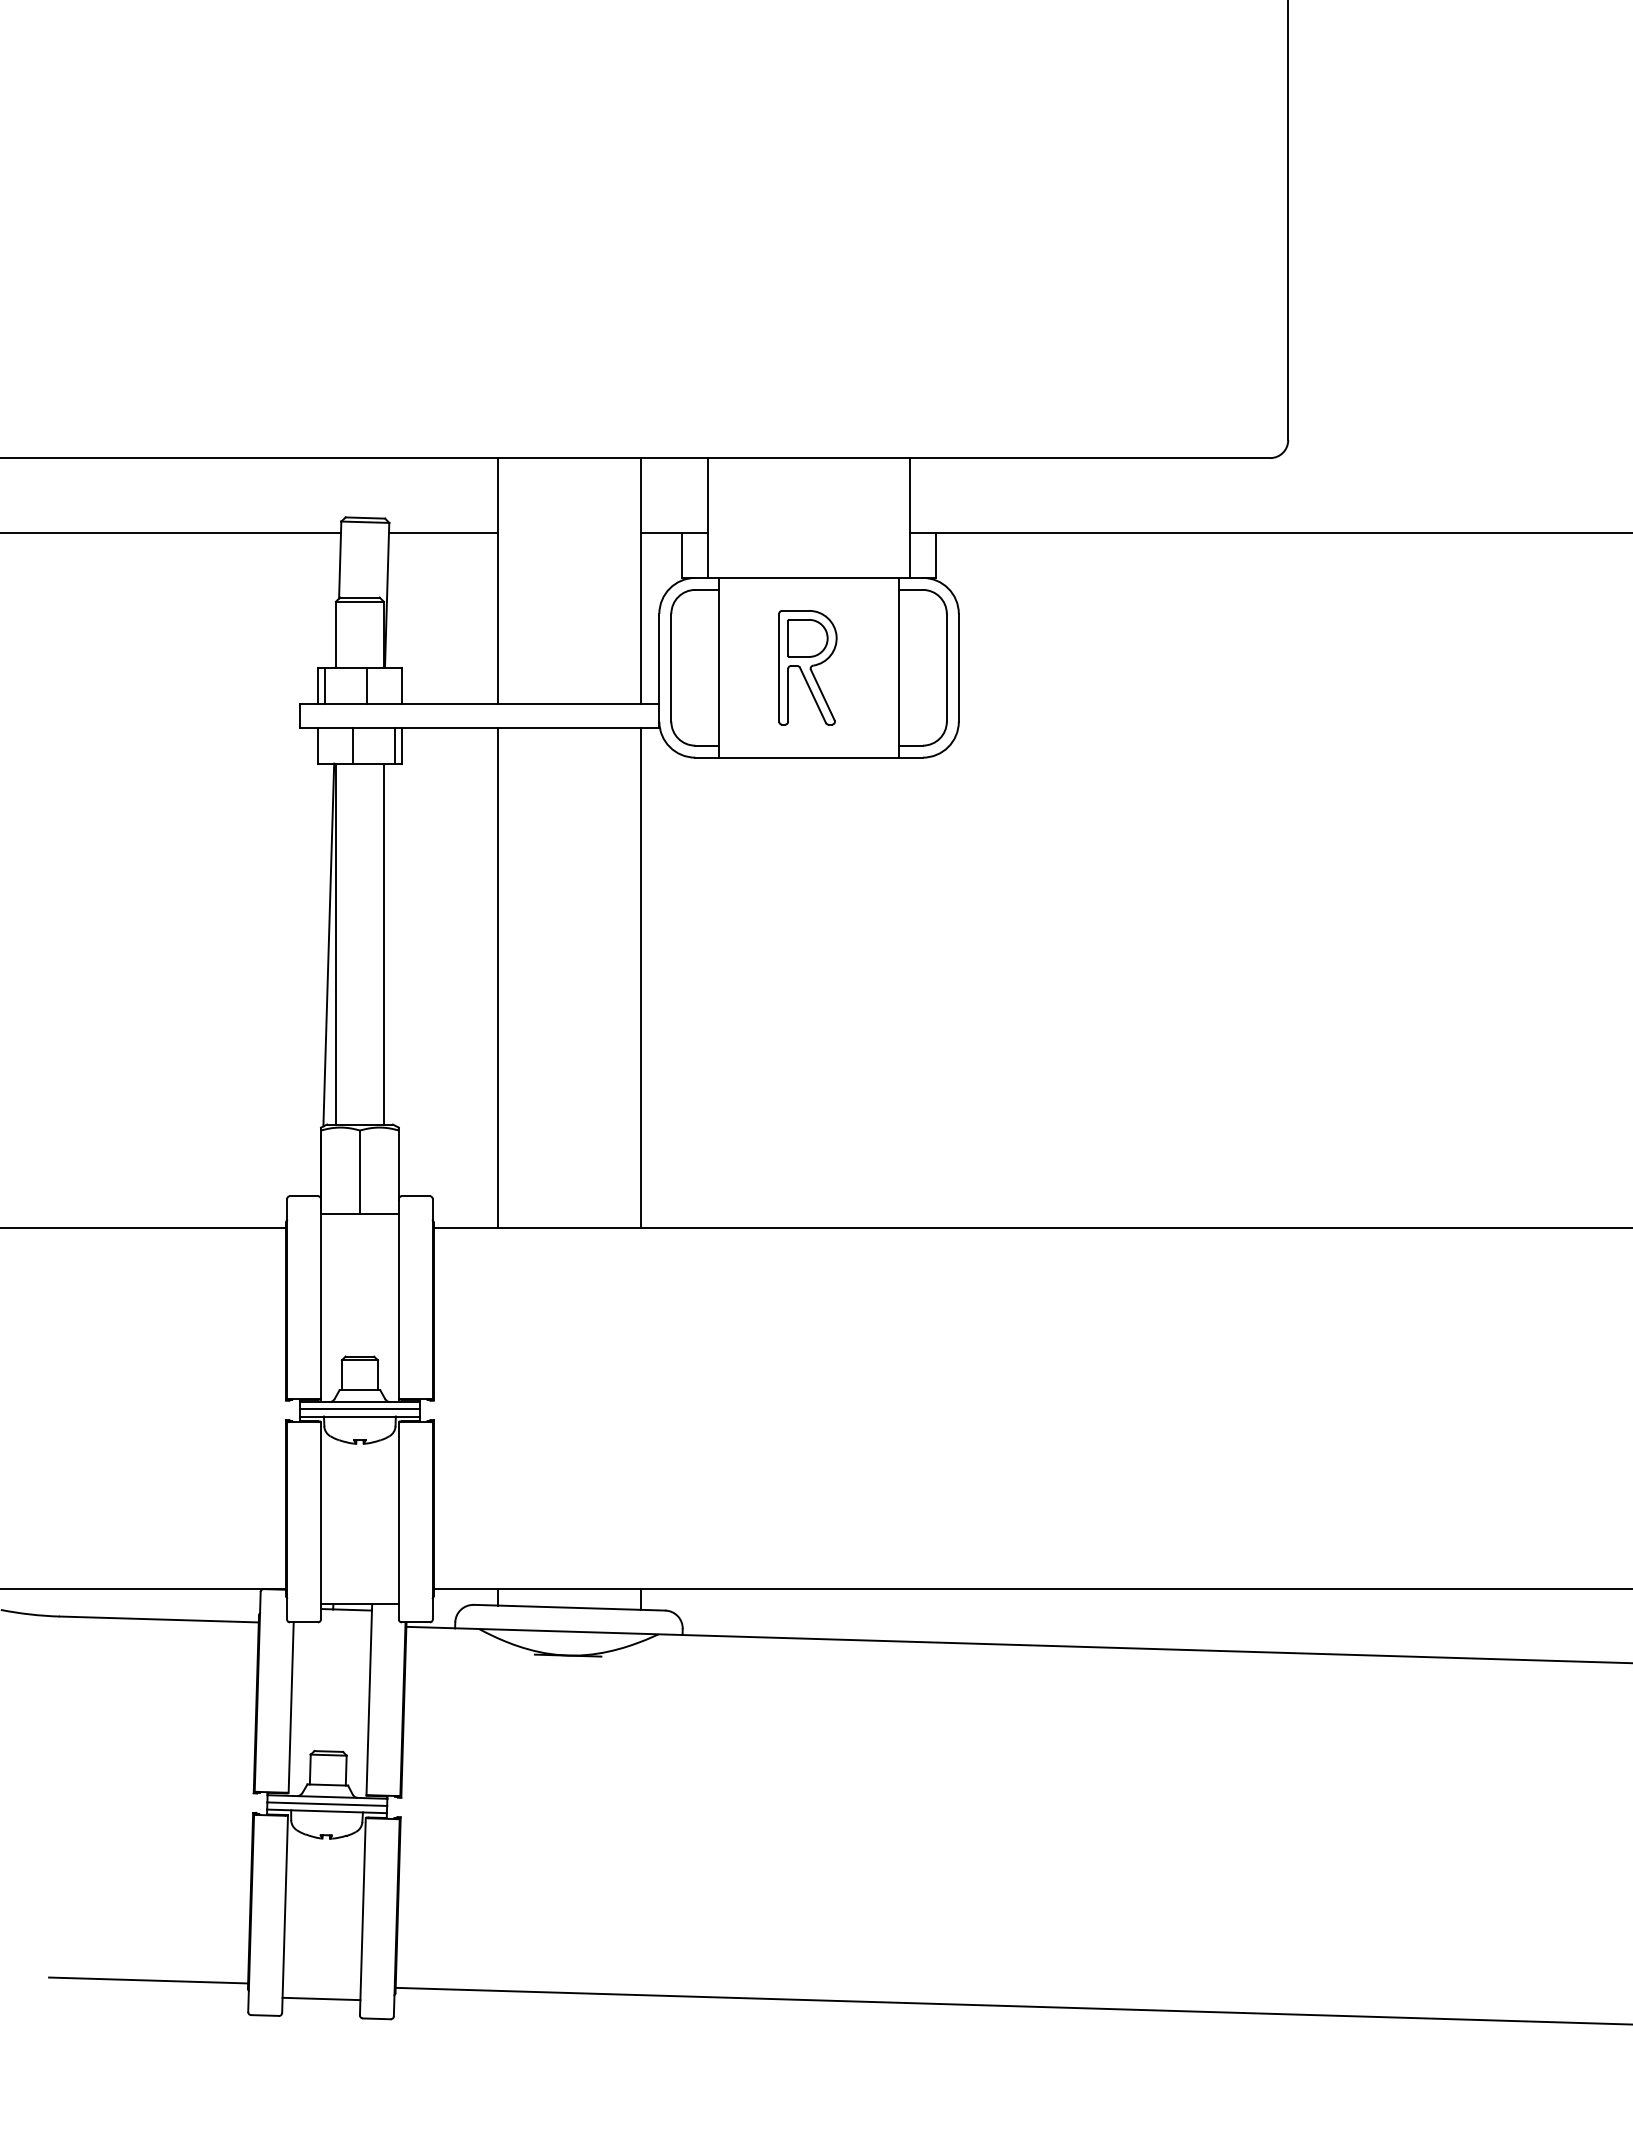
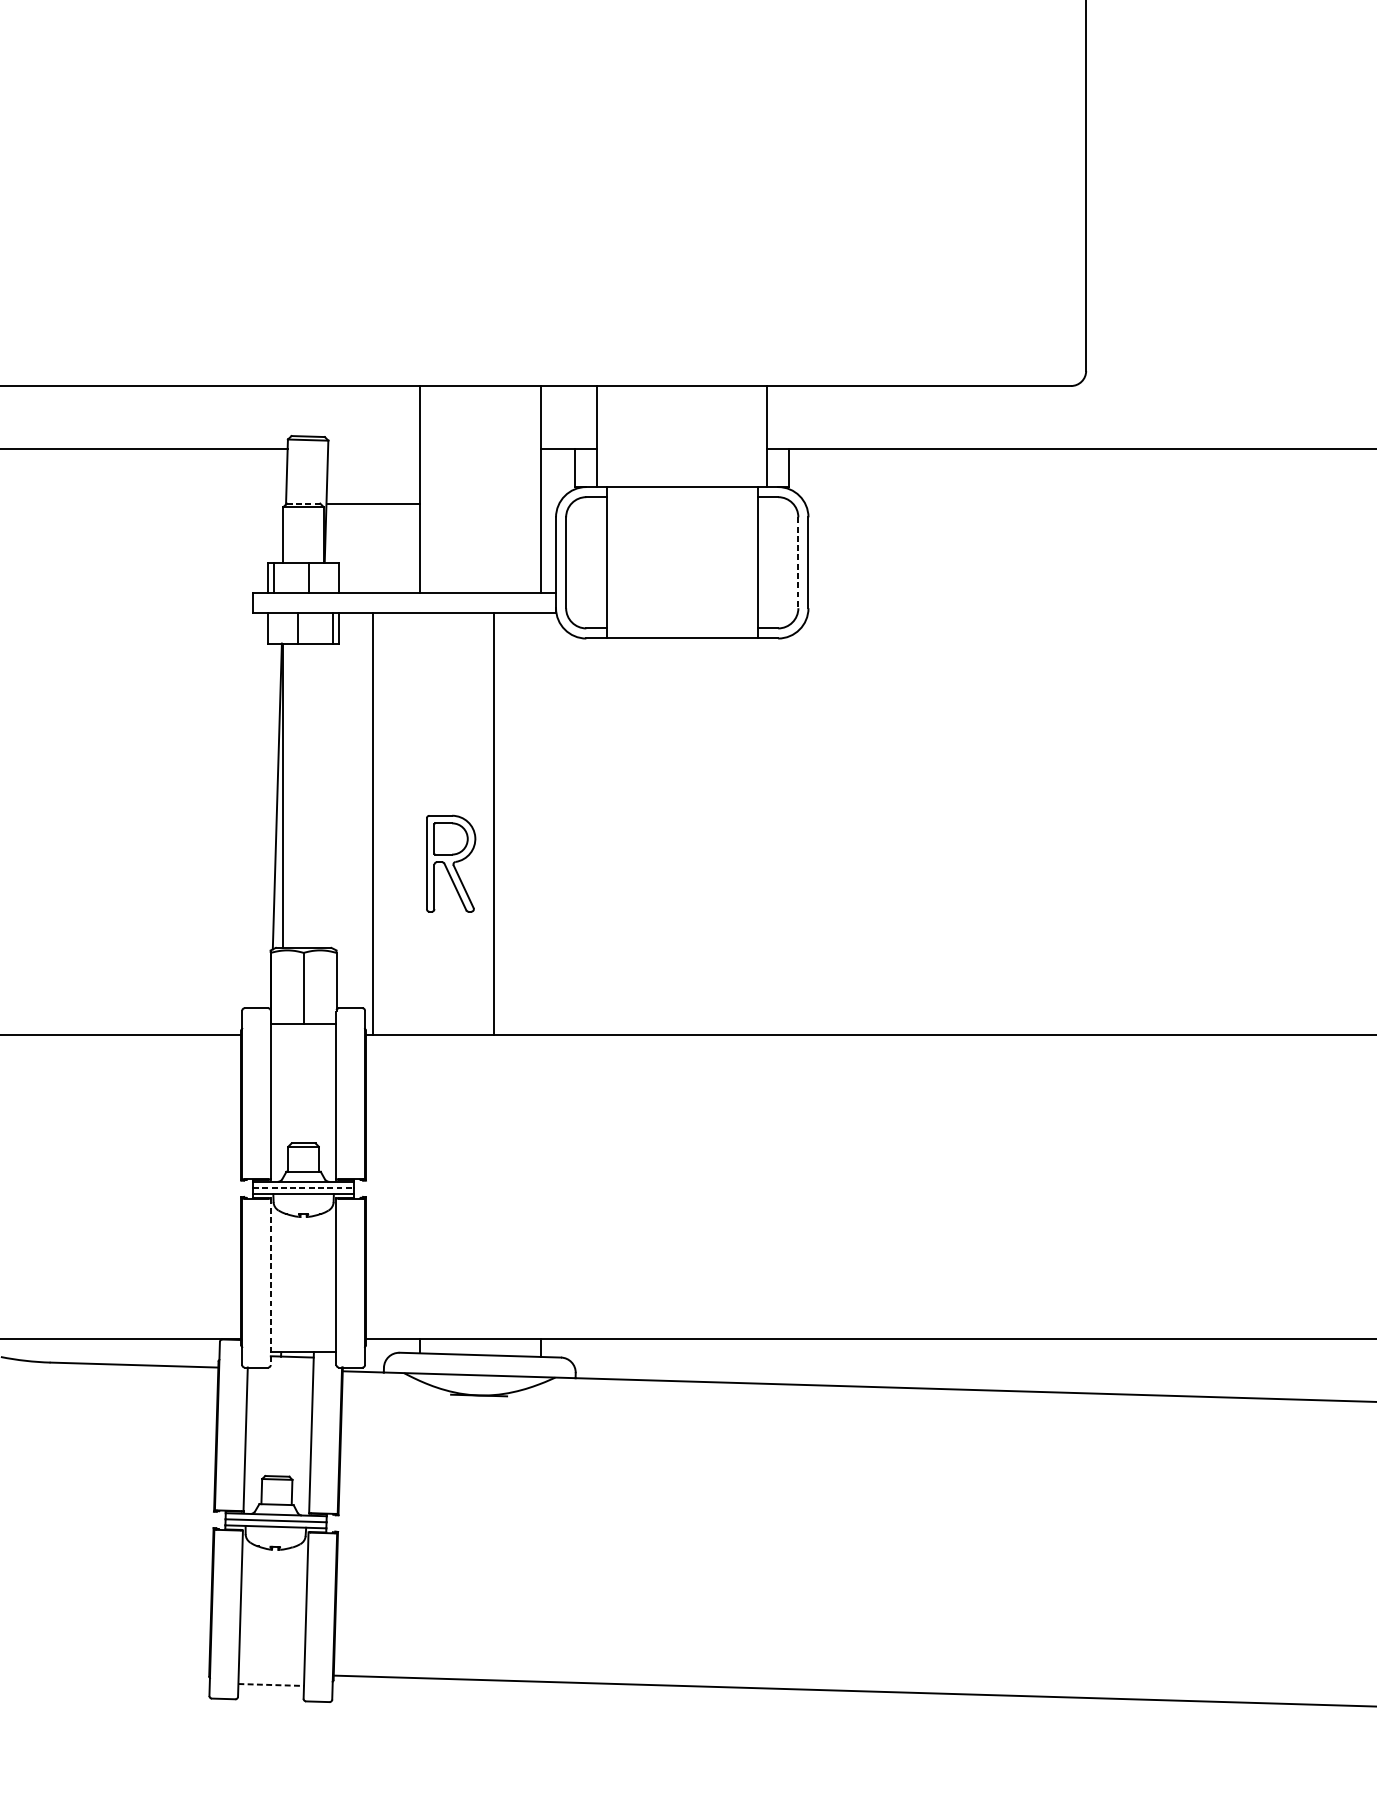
line: (442, 533) -> (373, 504), moved
line: (359, 597) -> (303, 503), solid -> dashed
part: (807, 667) -> (450, 863), moved
line: (946, 667) -> (798, 562), solid -> dashed
line: (383, 943) -> (323, 795), removed
line: (497, 977) -> (373, 823), moved
line: (641, 977) -> (493, 823), moved
line: (359, 1409) -> (303, 1188), solid -> dashed
line: (321, 1520) -> (271, 1281), solid -> dashed
line: (148, 1980) -> (125, 1669), removed
line: (321, 1998) -> (271, 1684), solid -> dashed

